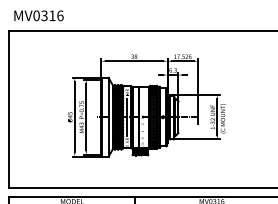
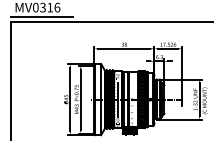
line: (43, 26) -> (42, 17), added

